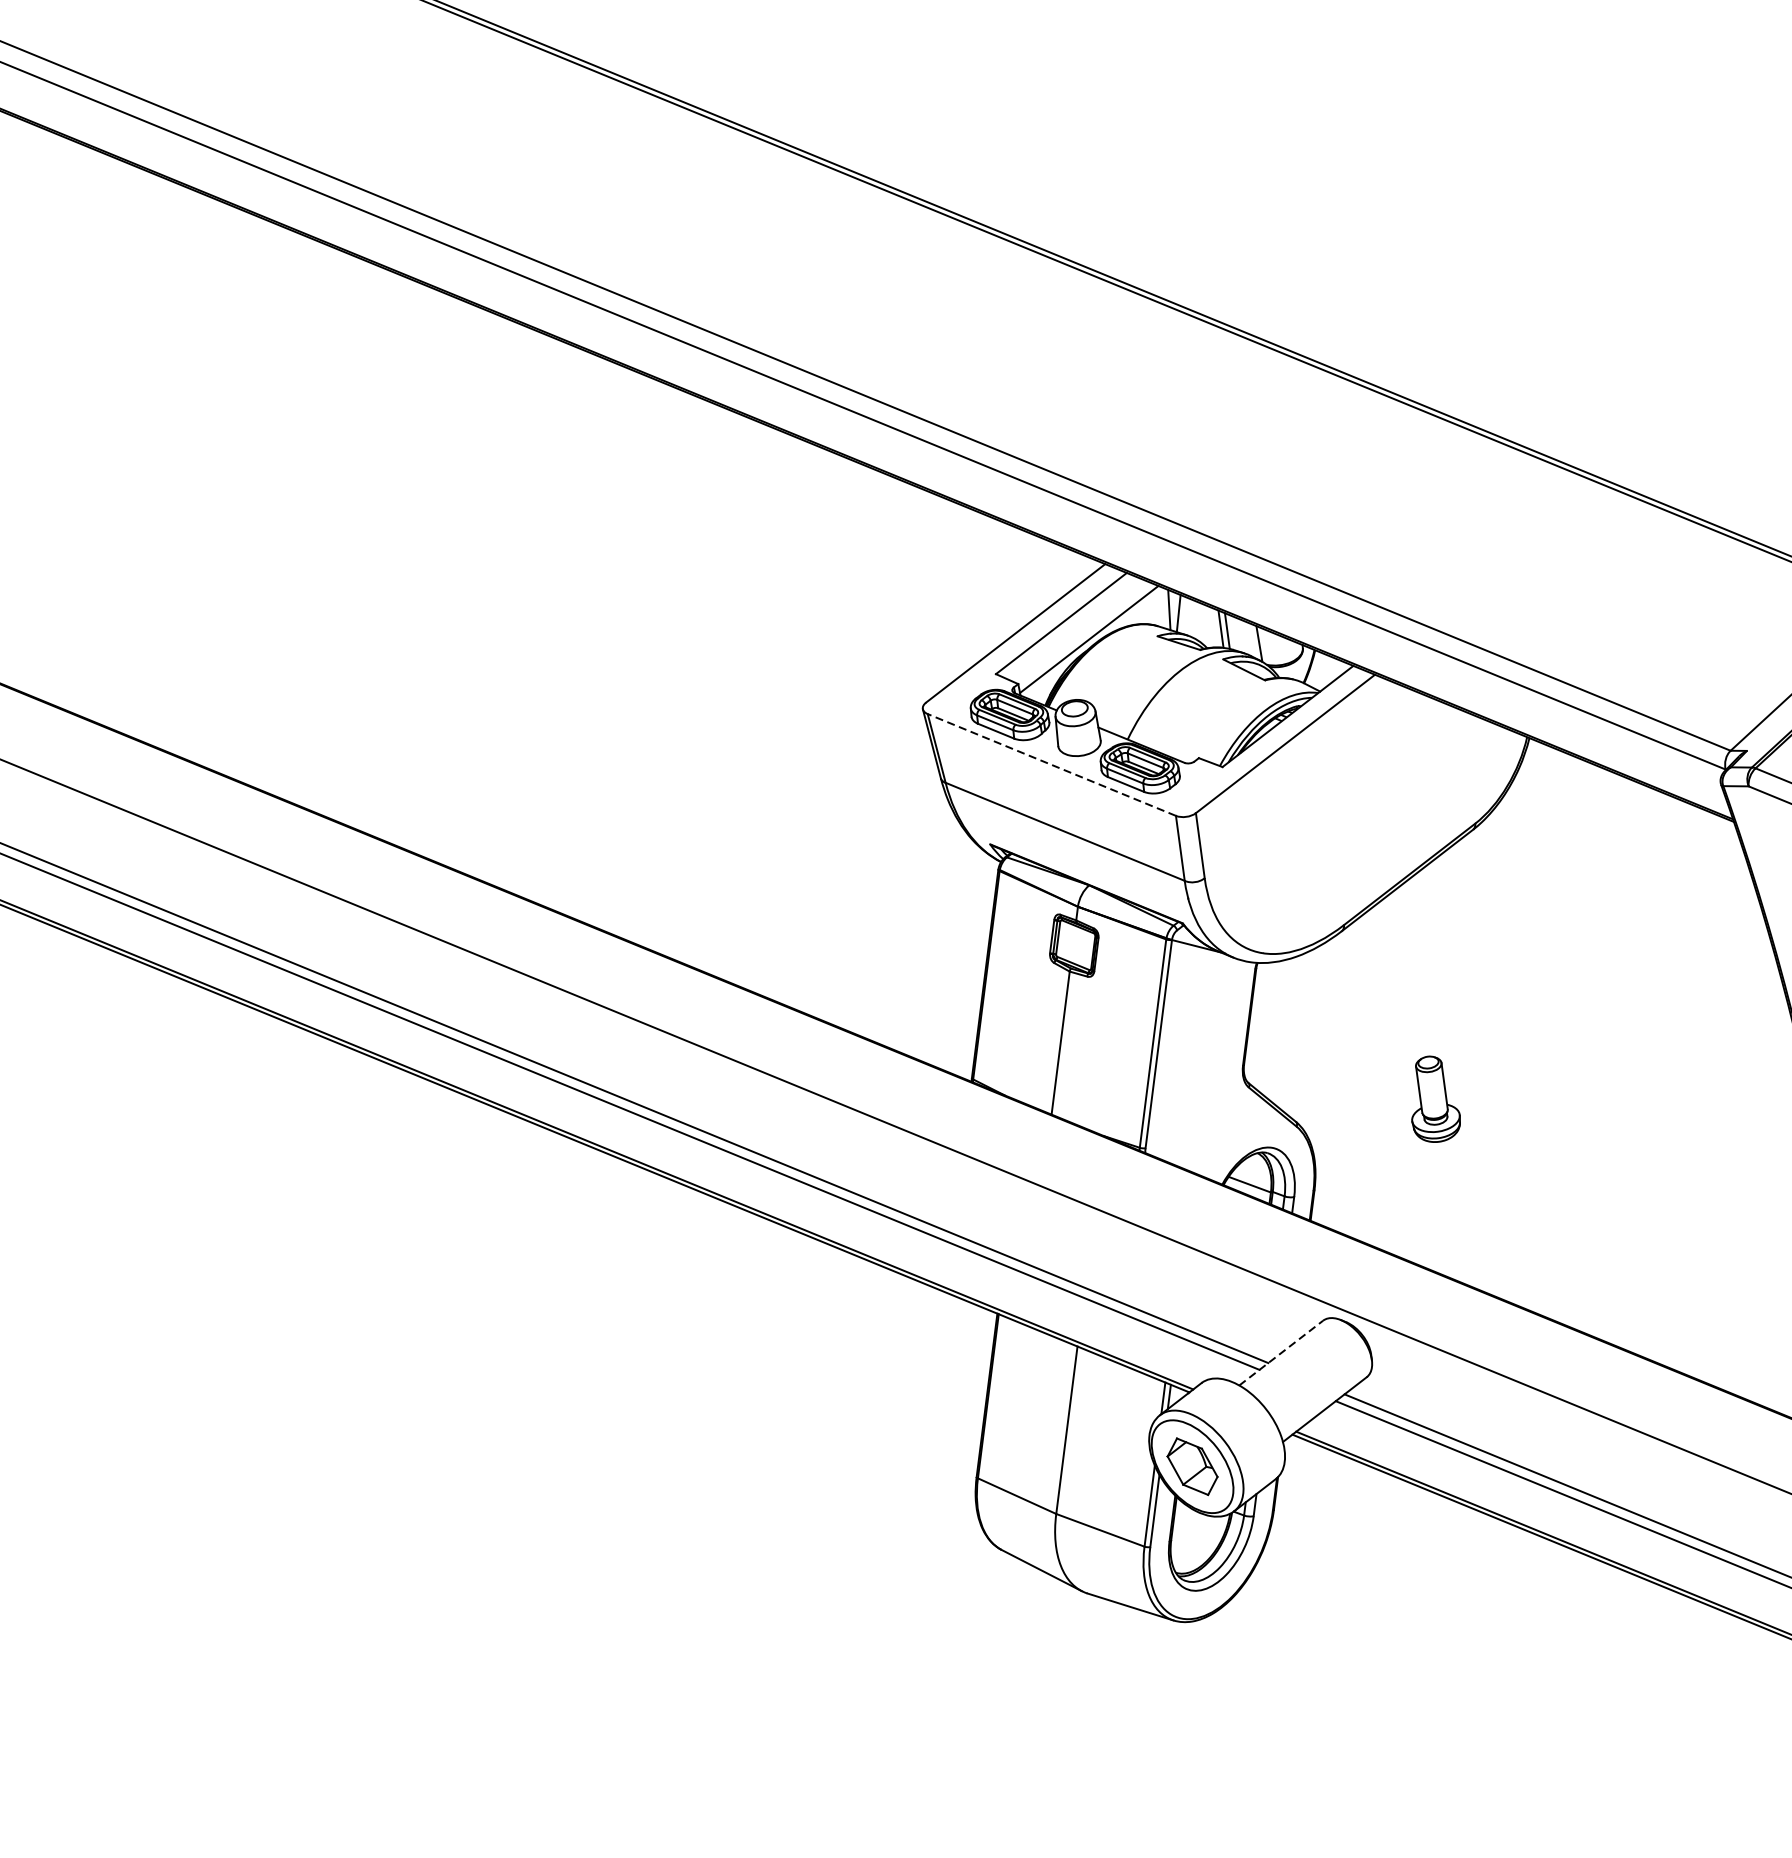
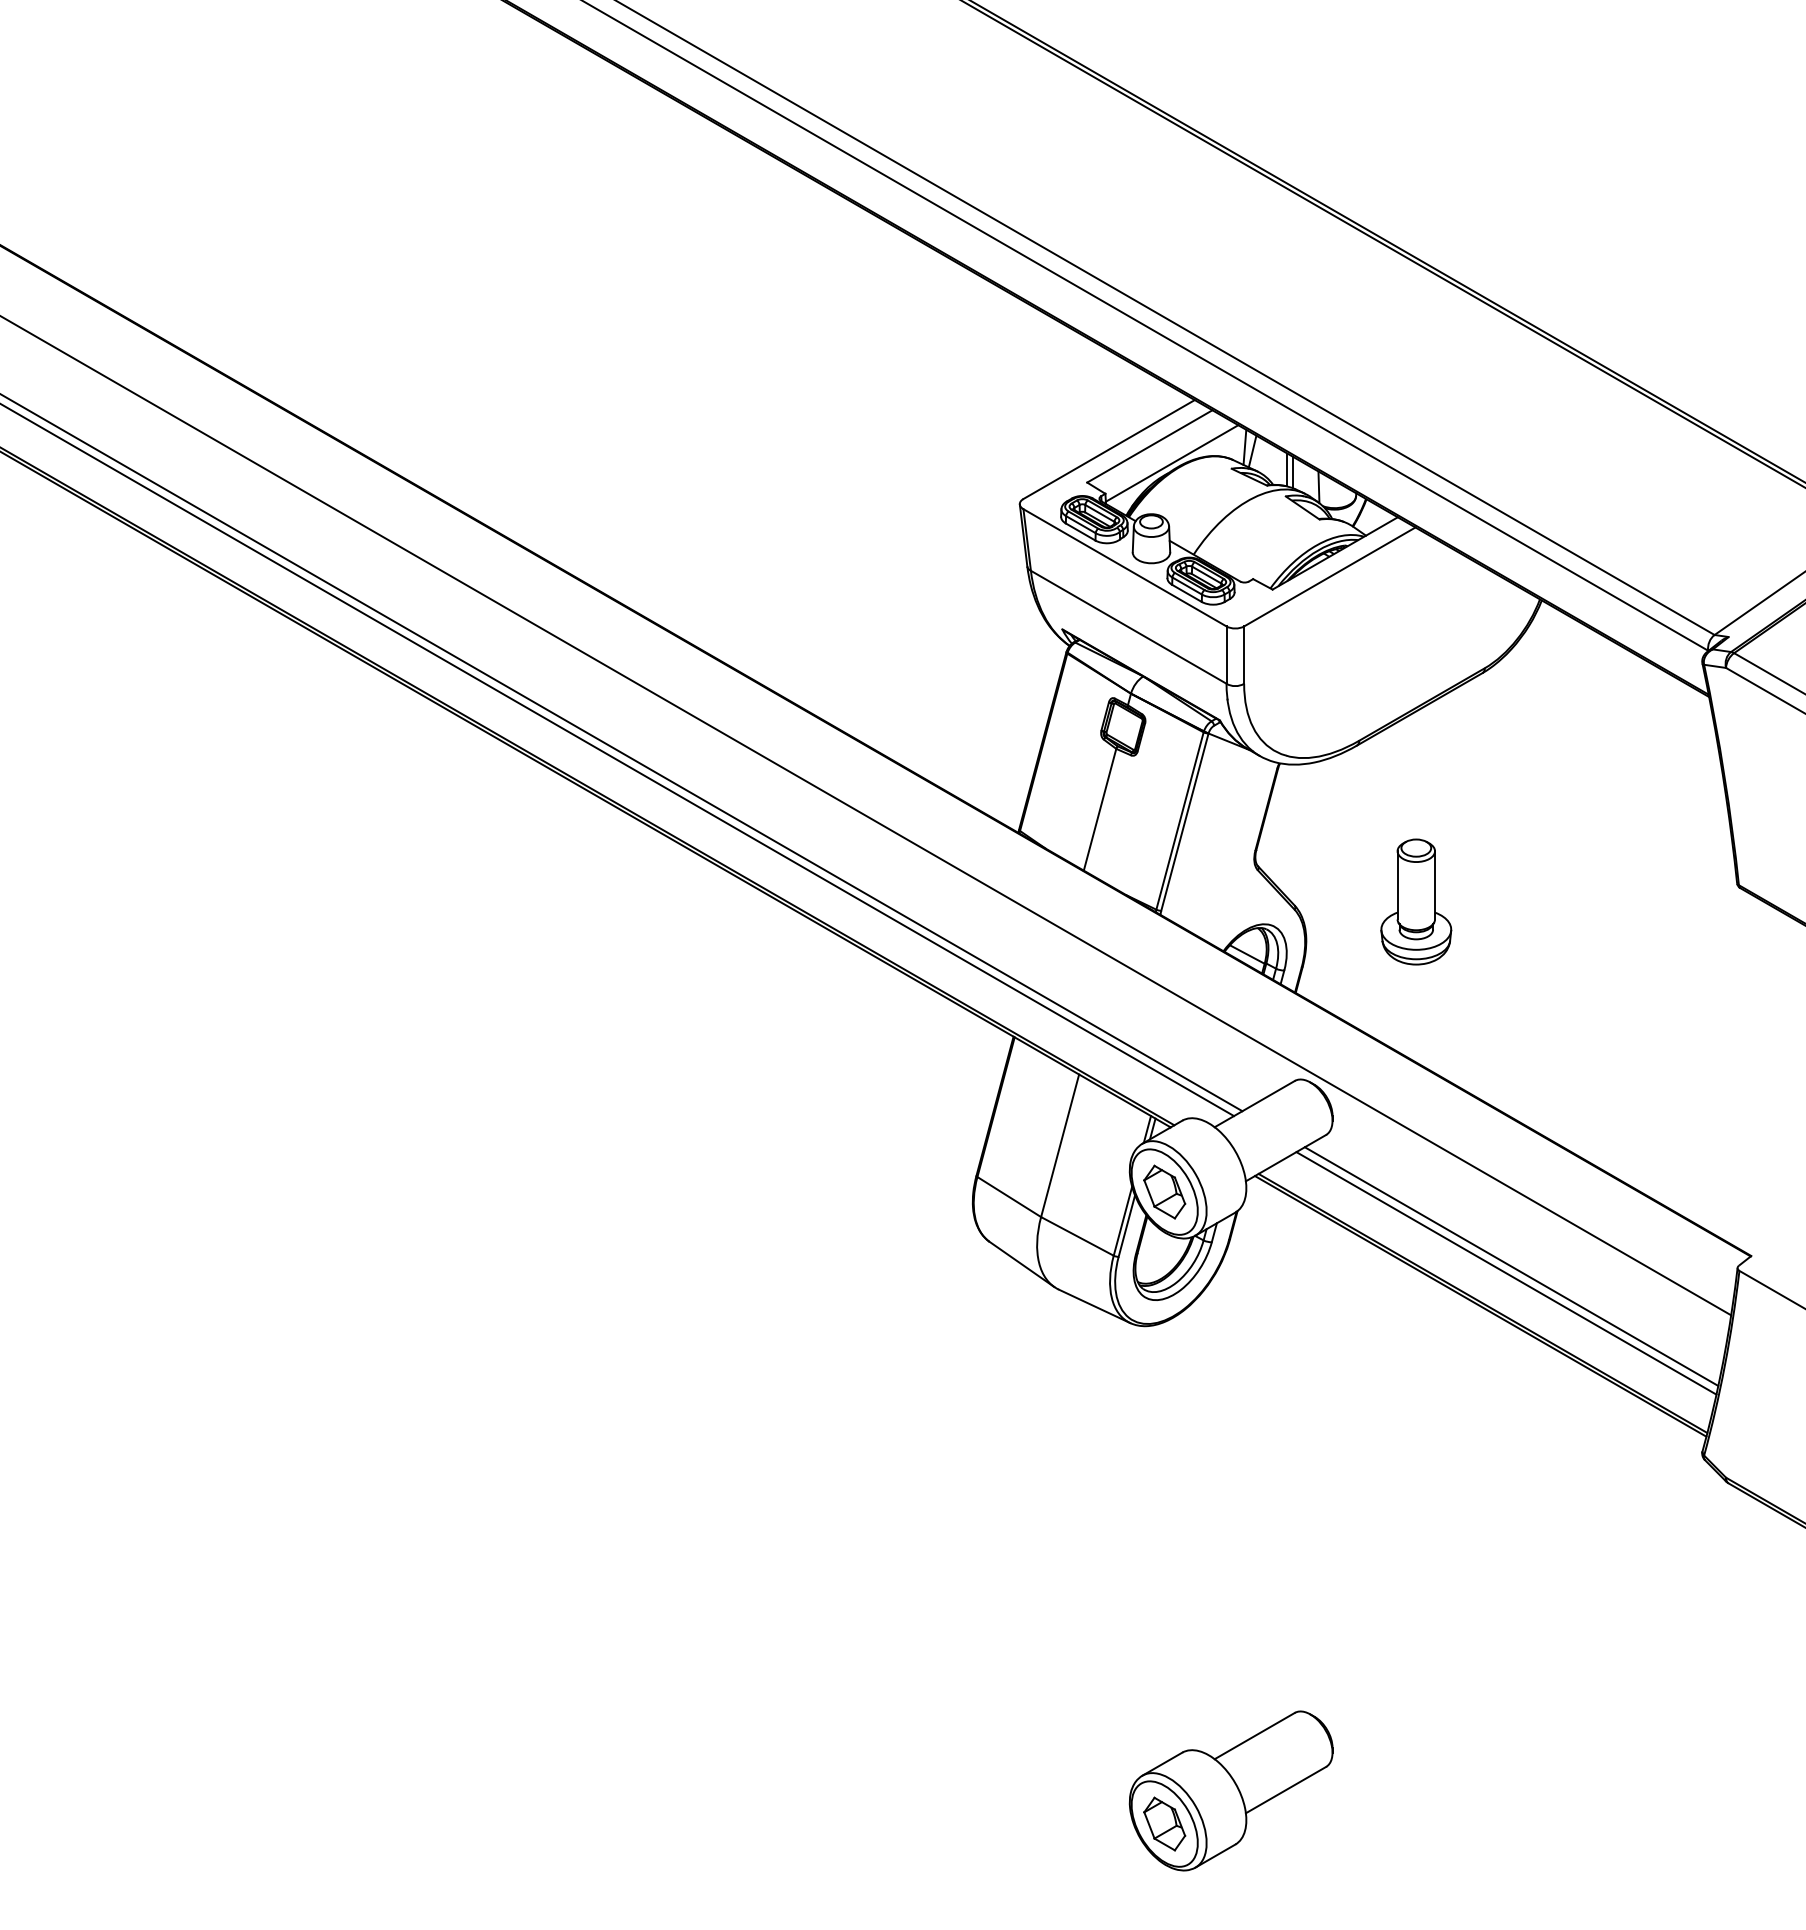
line: (1051, 764) -> (1124, 567), dashed -> solid
part: (1433, 1098) -> (1416, 901), size x1.67
line: (1281, 1352) -> (1255, 1103), dashed -> solid

